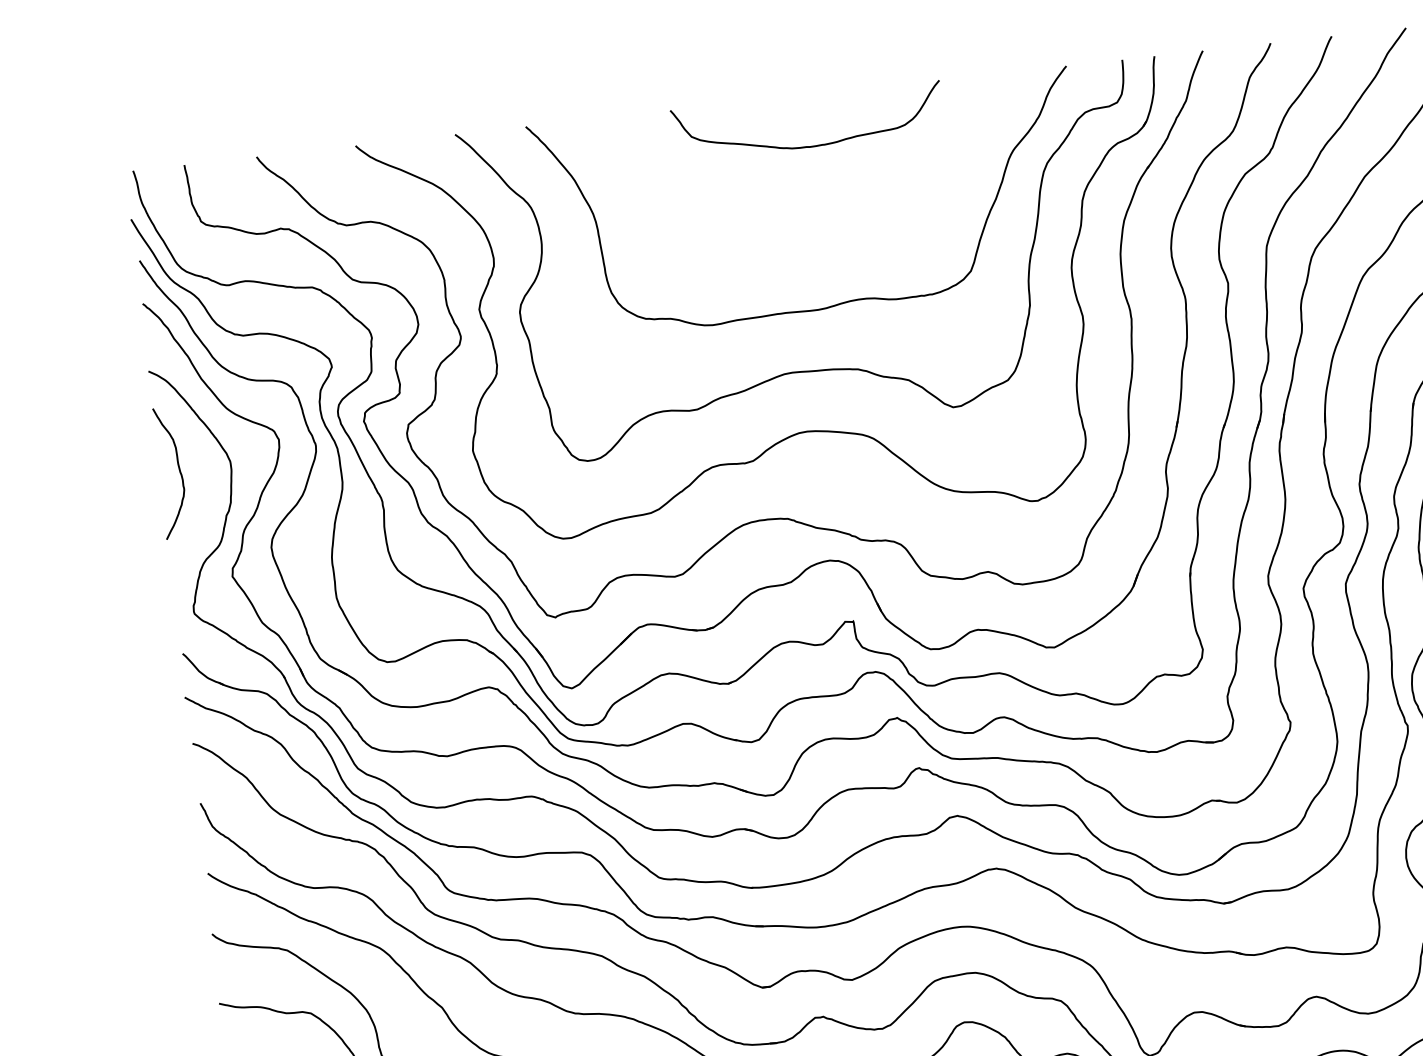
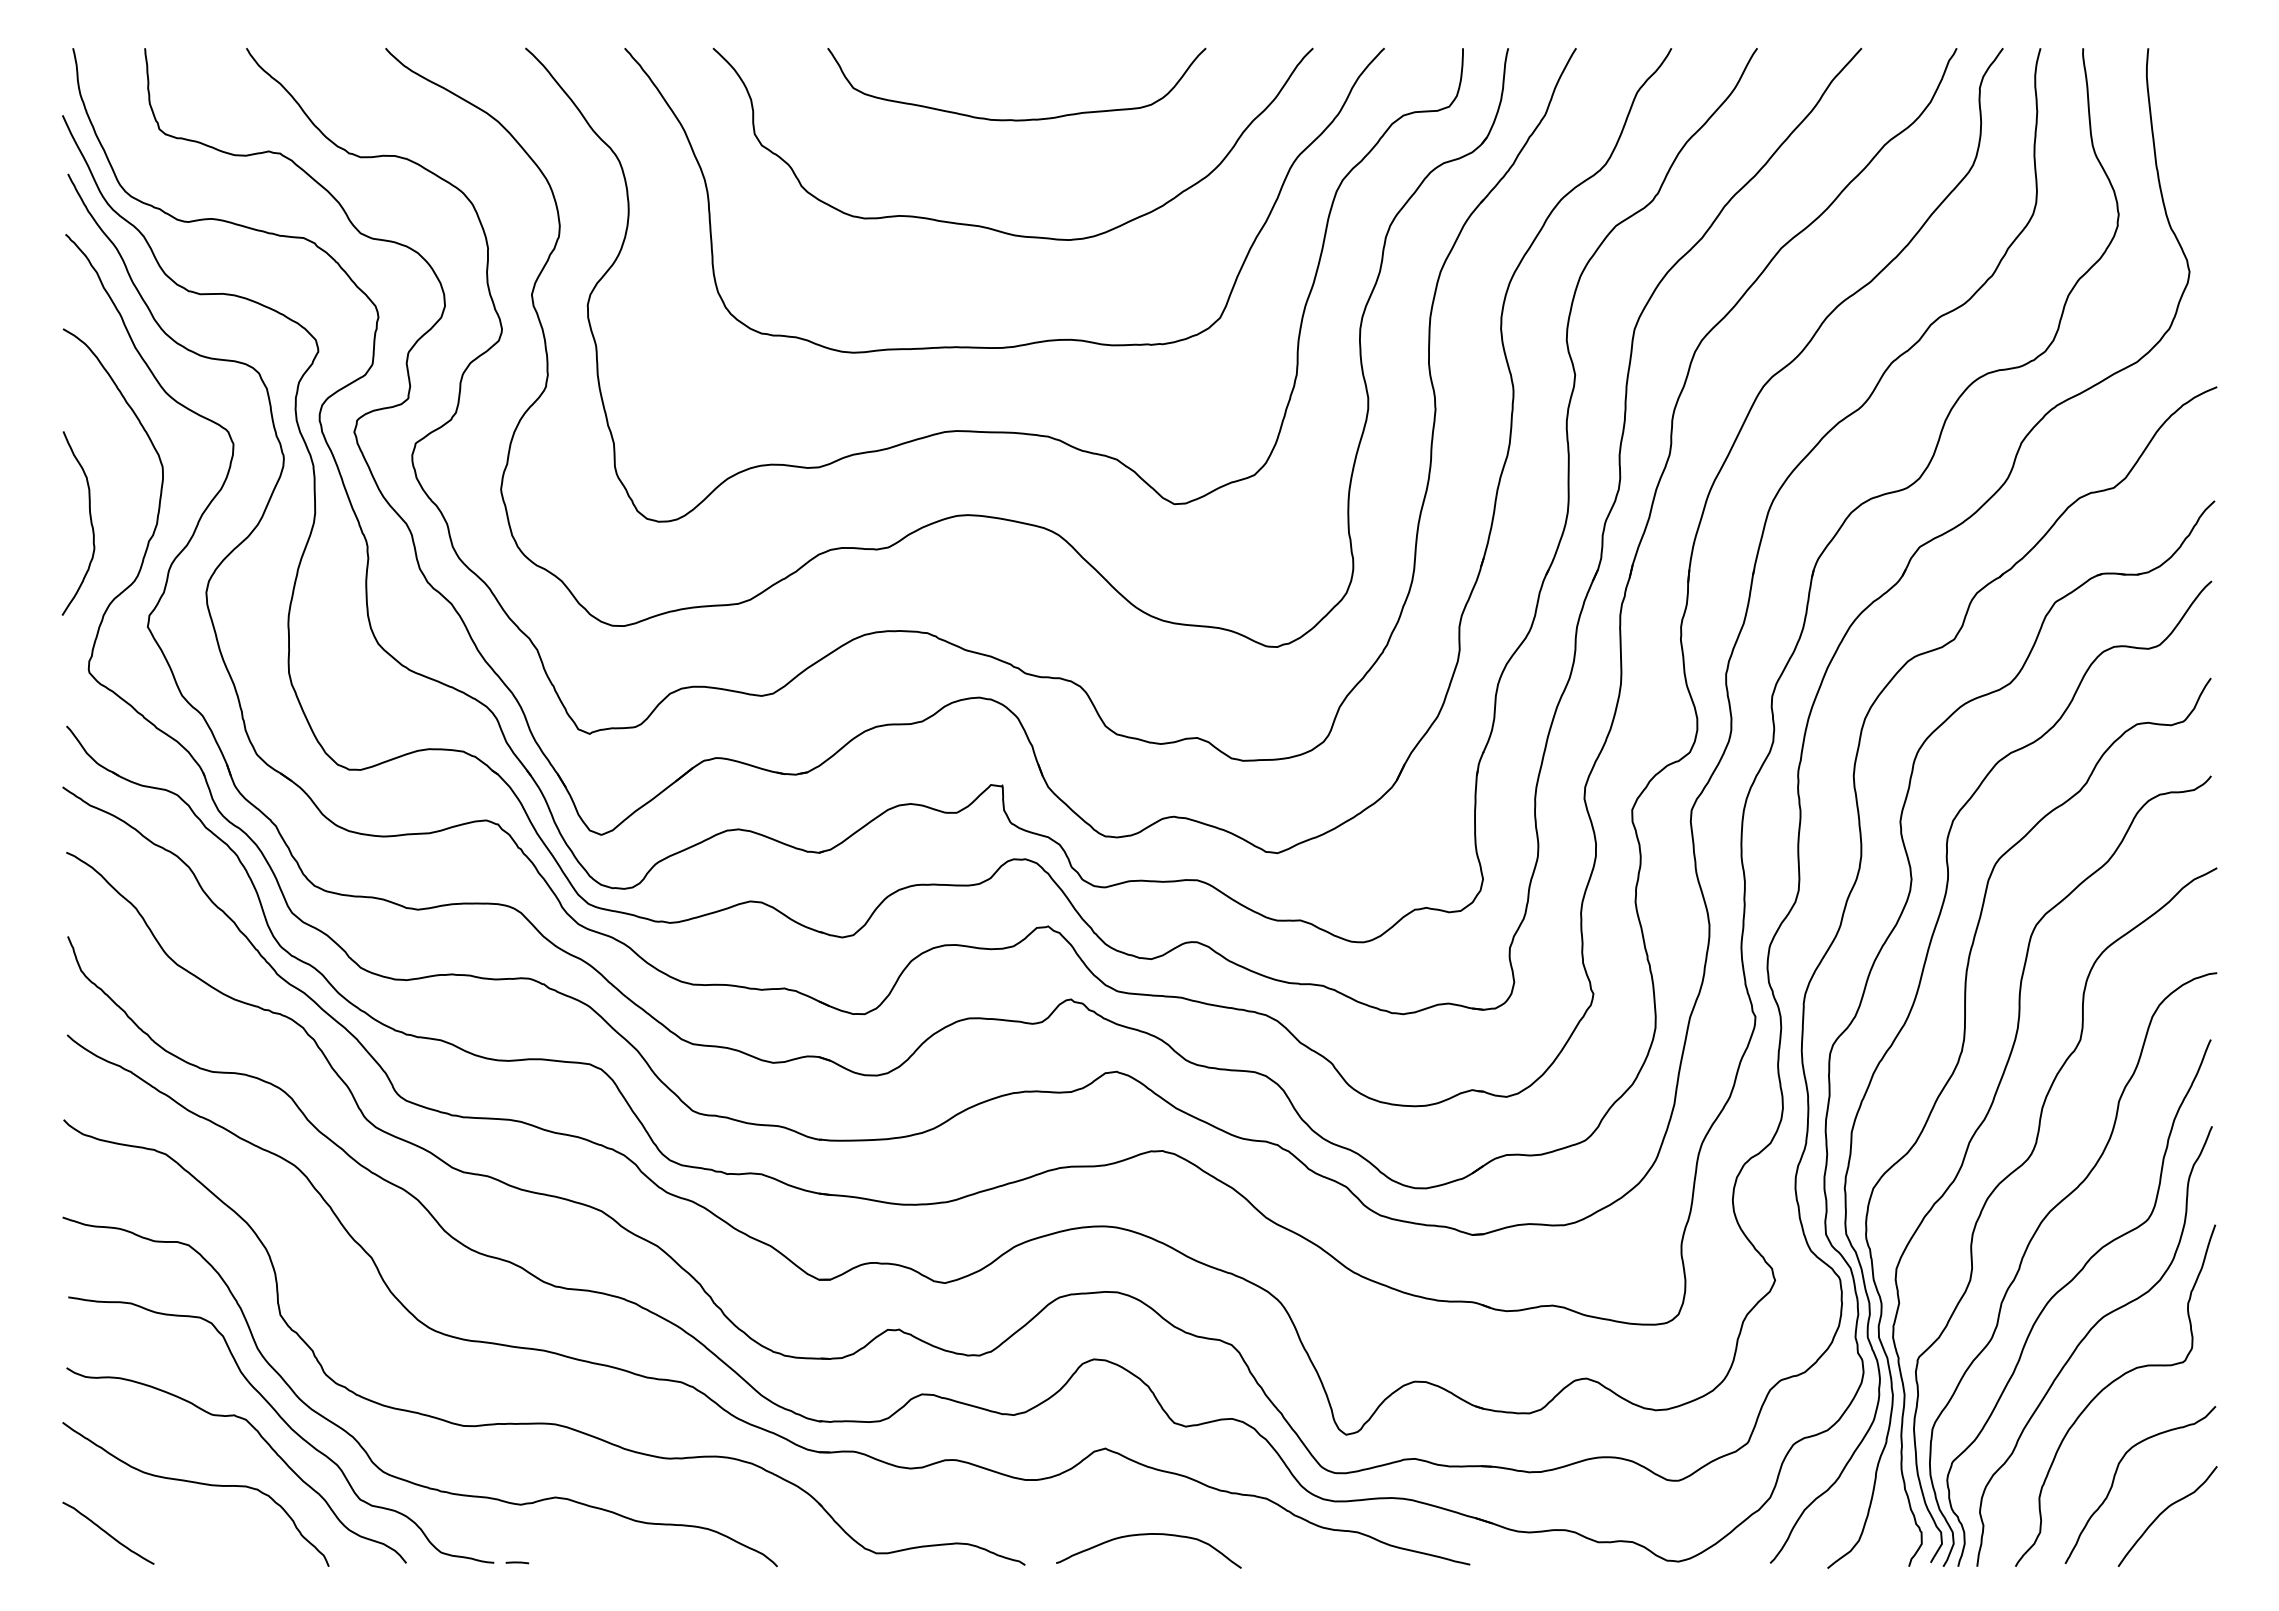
curve: (800, 225) -> (990, 227), added
curve: (179, 472) -> (90, 523), moved

